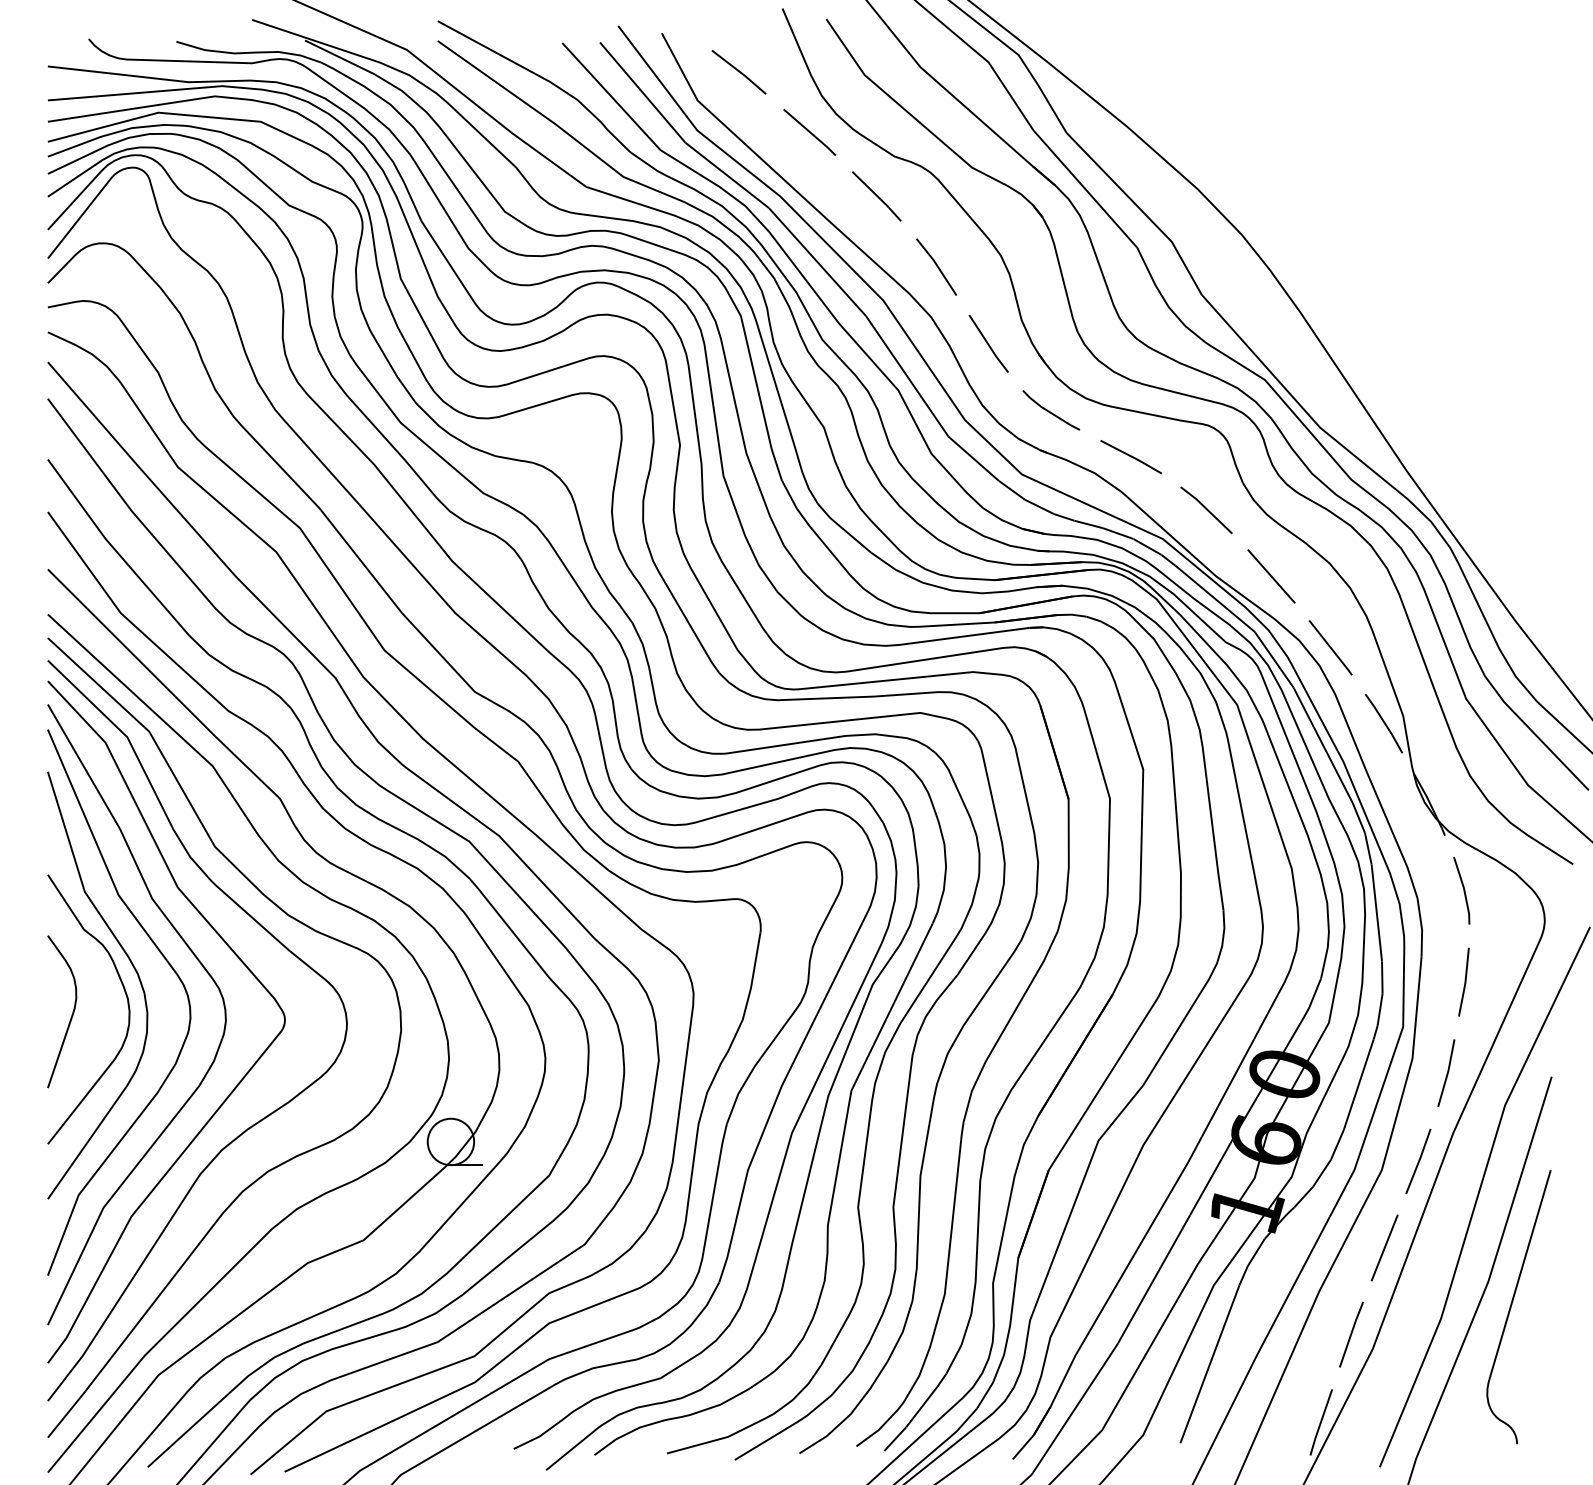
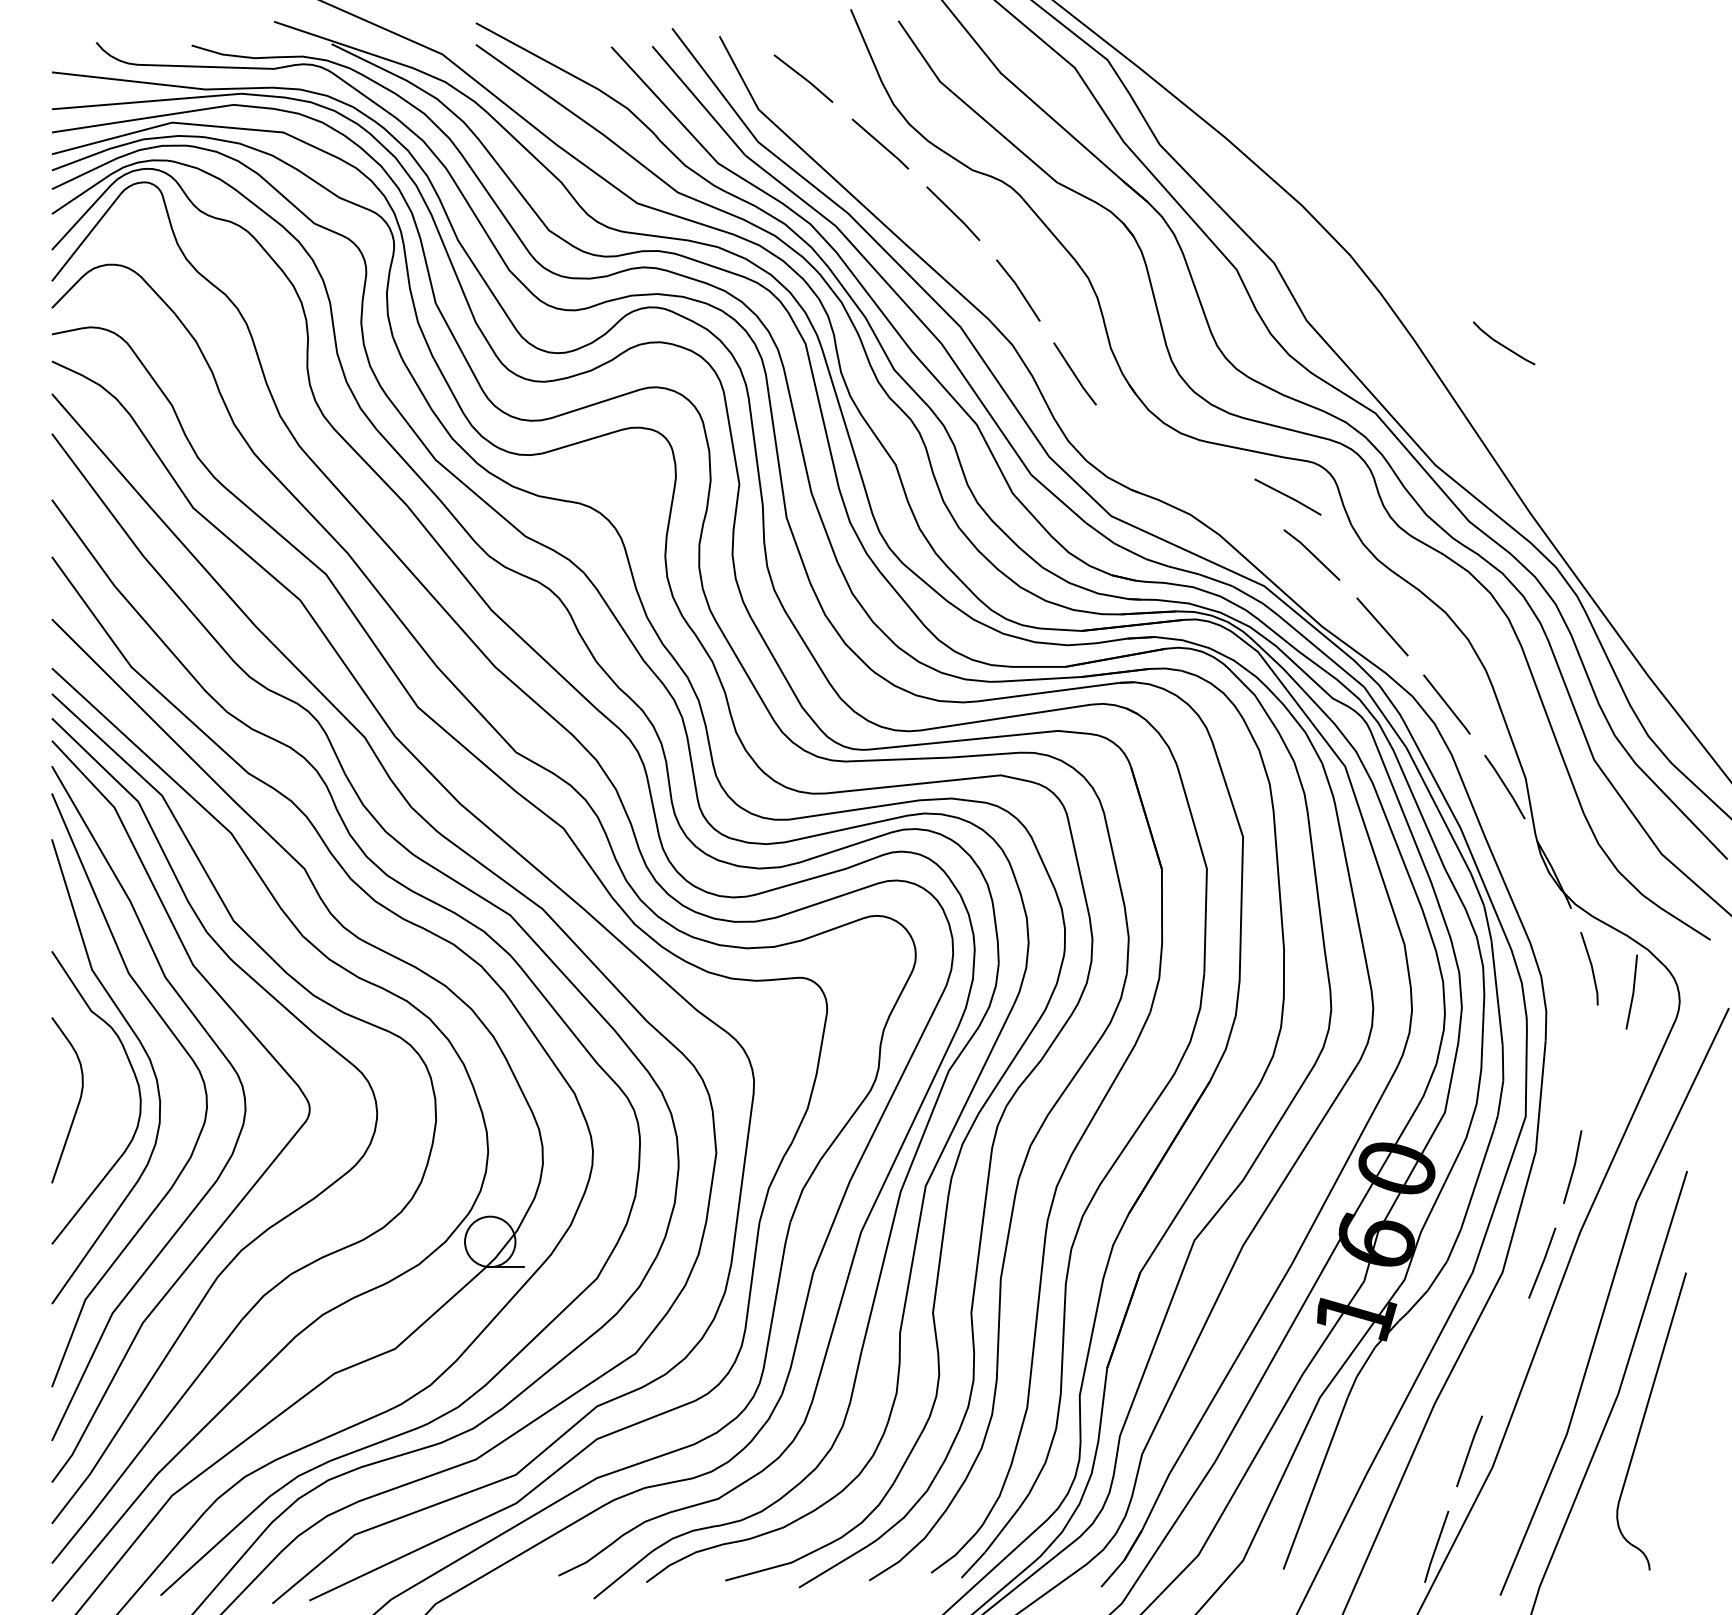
line: (1050, 411) -> (1503, 344), moved
line: (1130, 456) -> (1287, 496), moved
line: (1464, 981) -> (1632, 991), moved
line: (1384, 1247) -> (1505, 1356), removed

